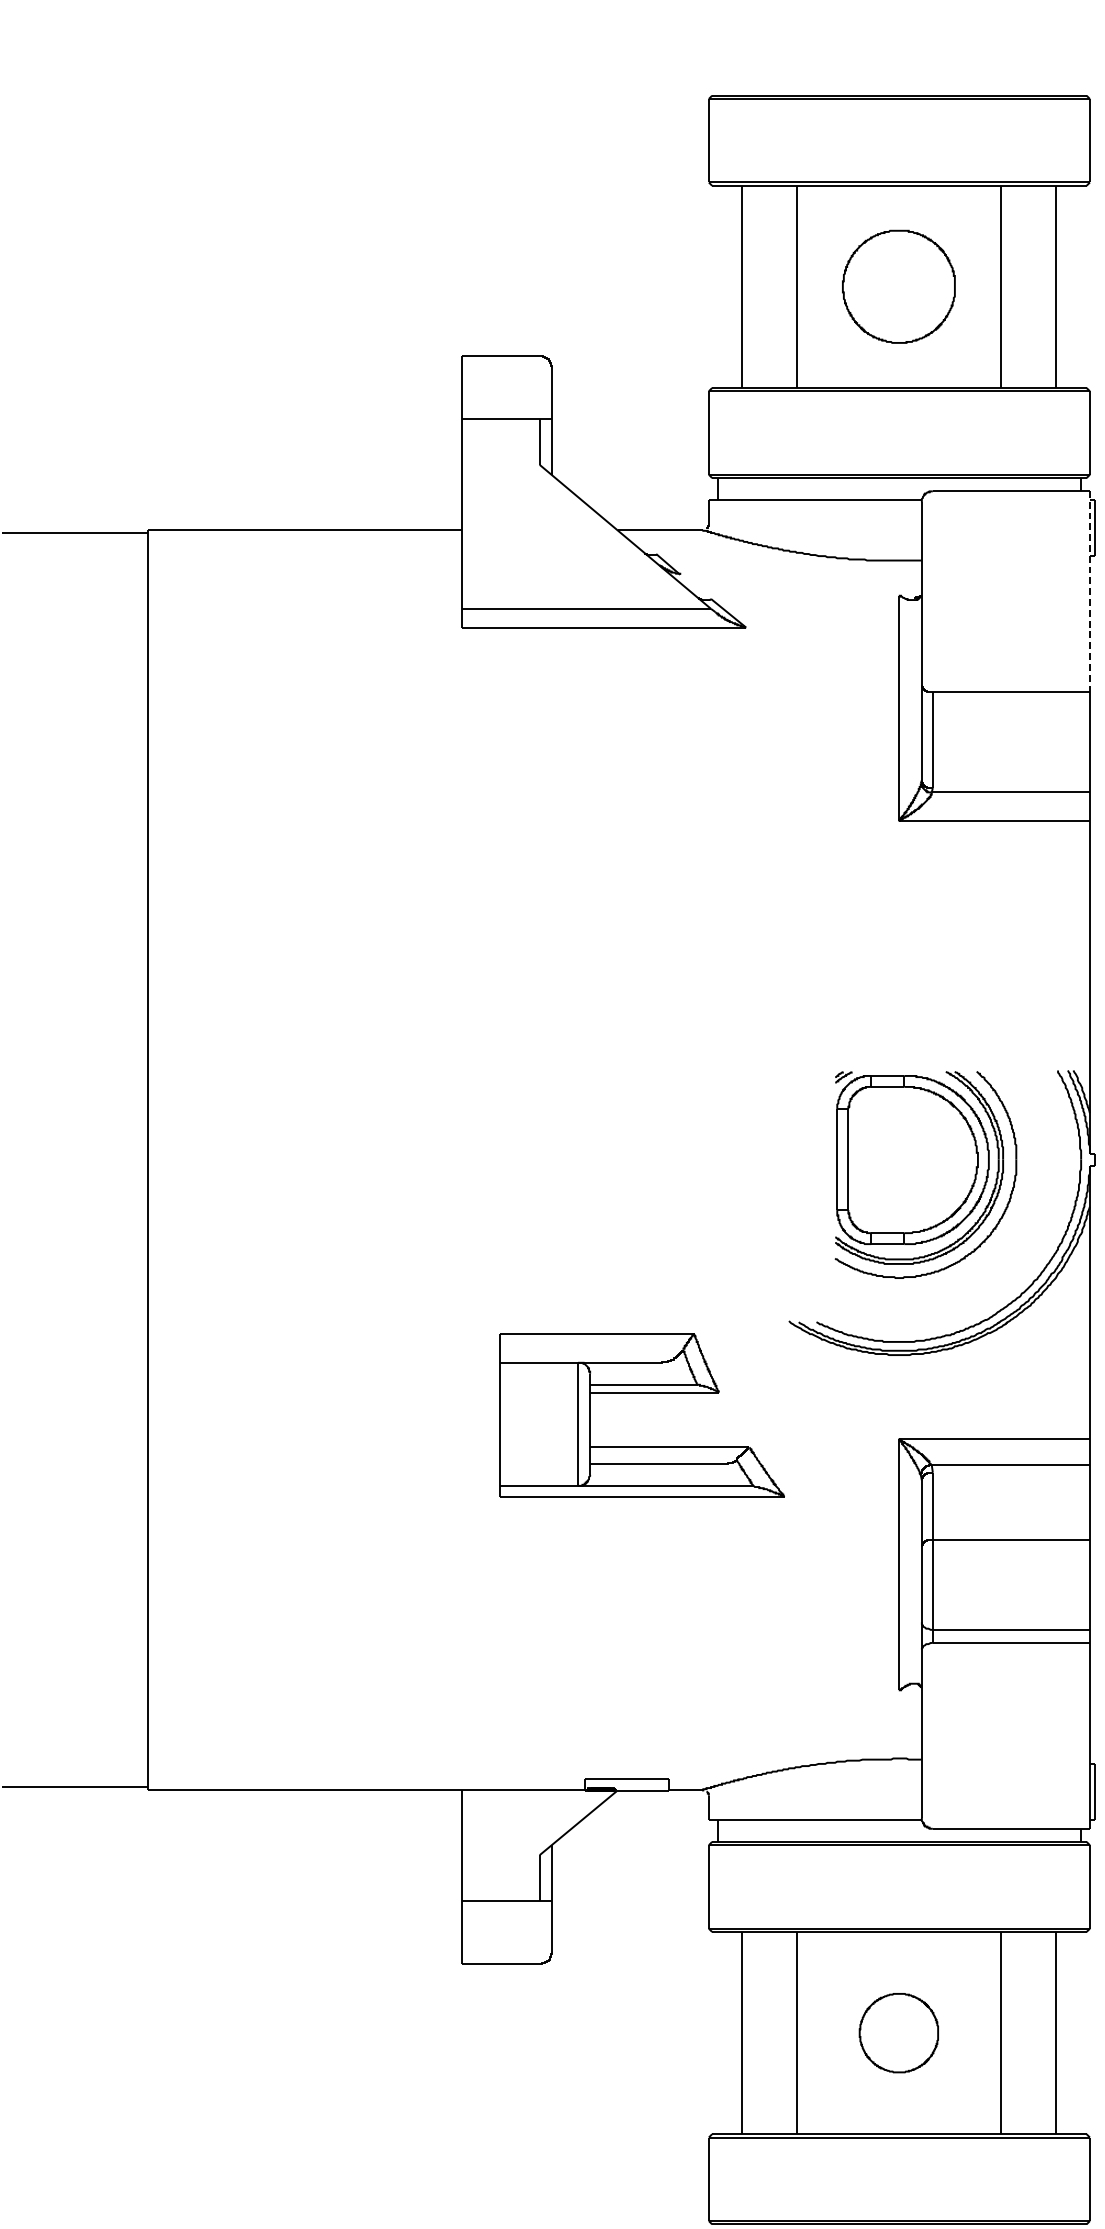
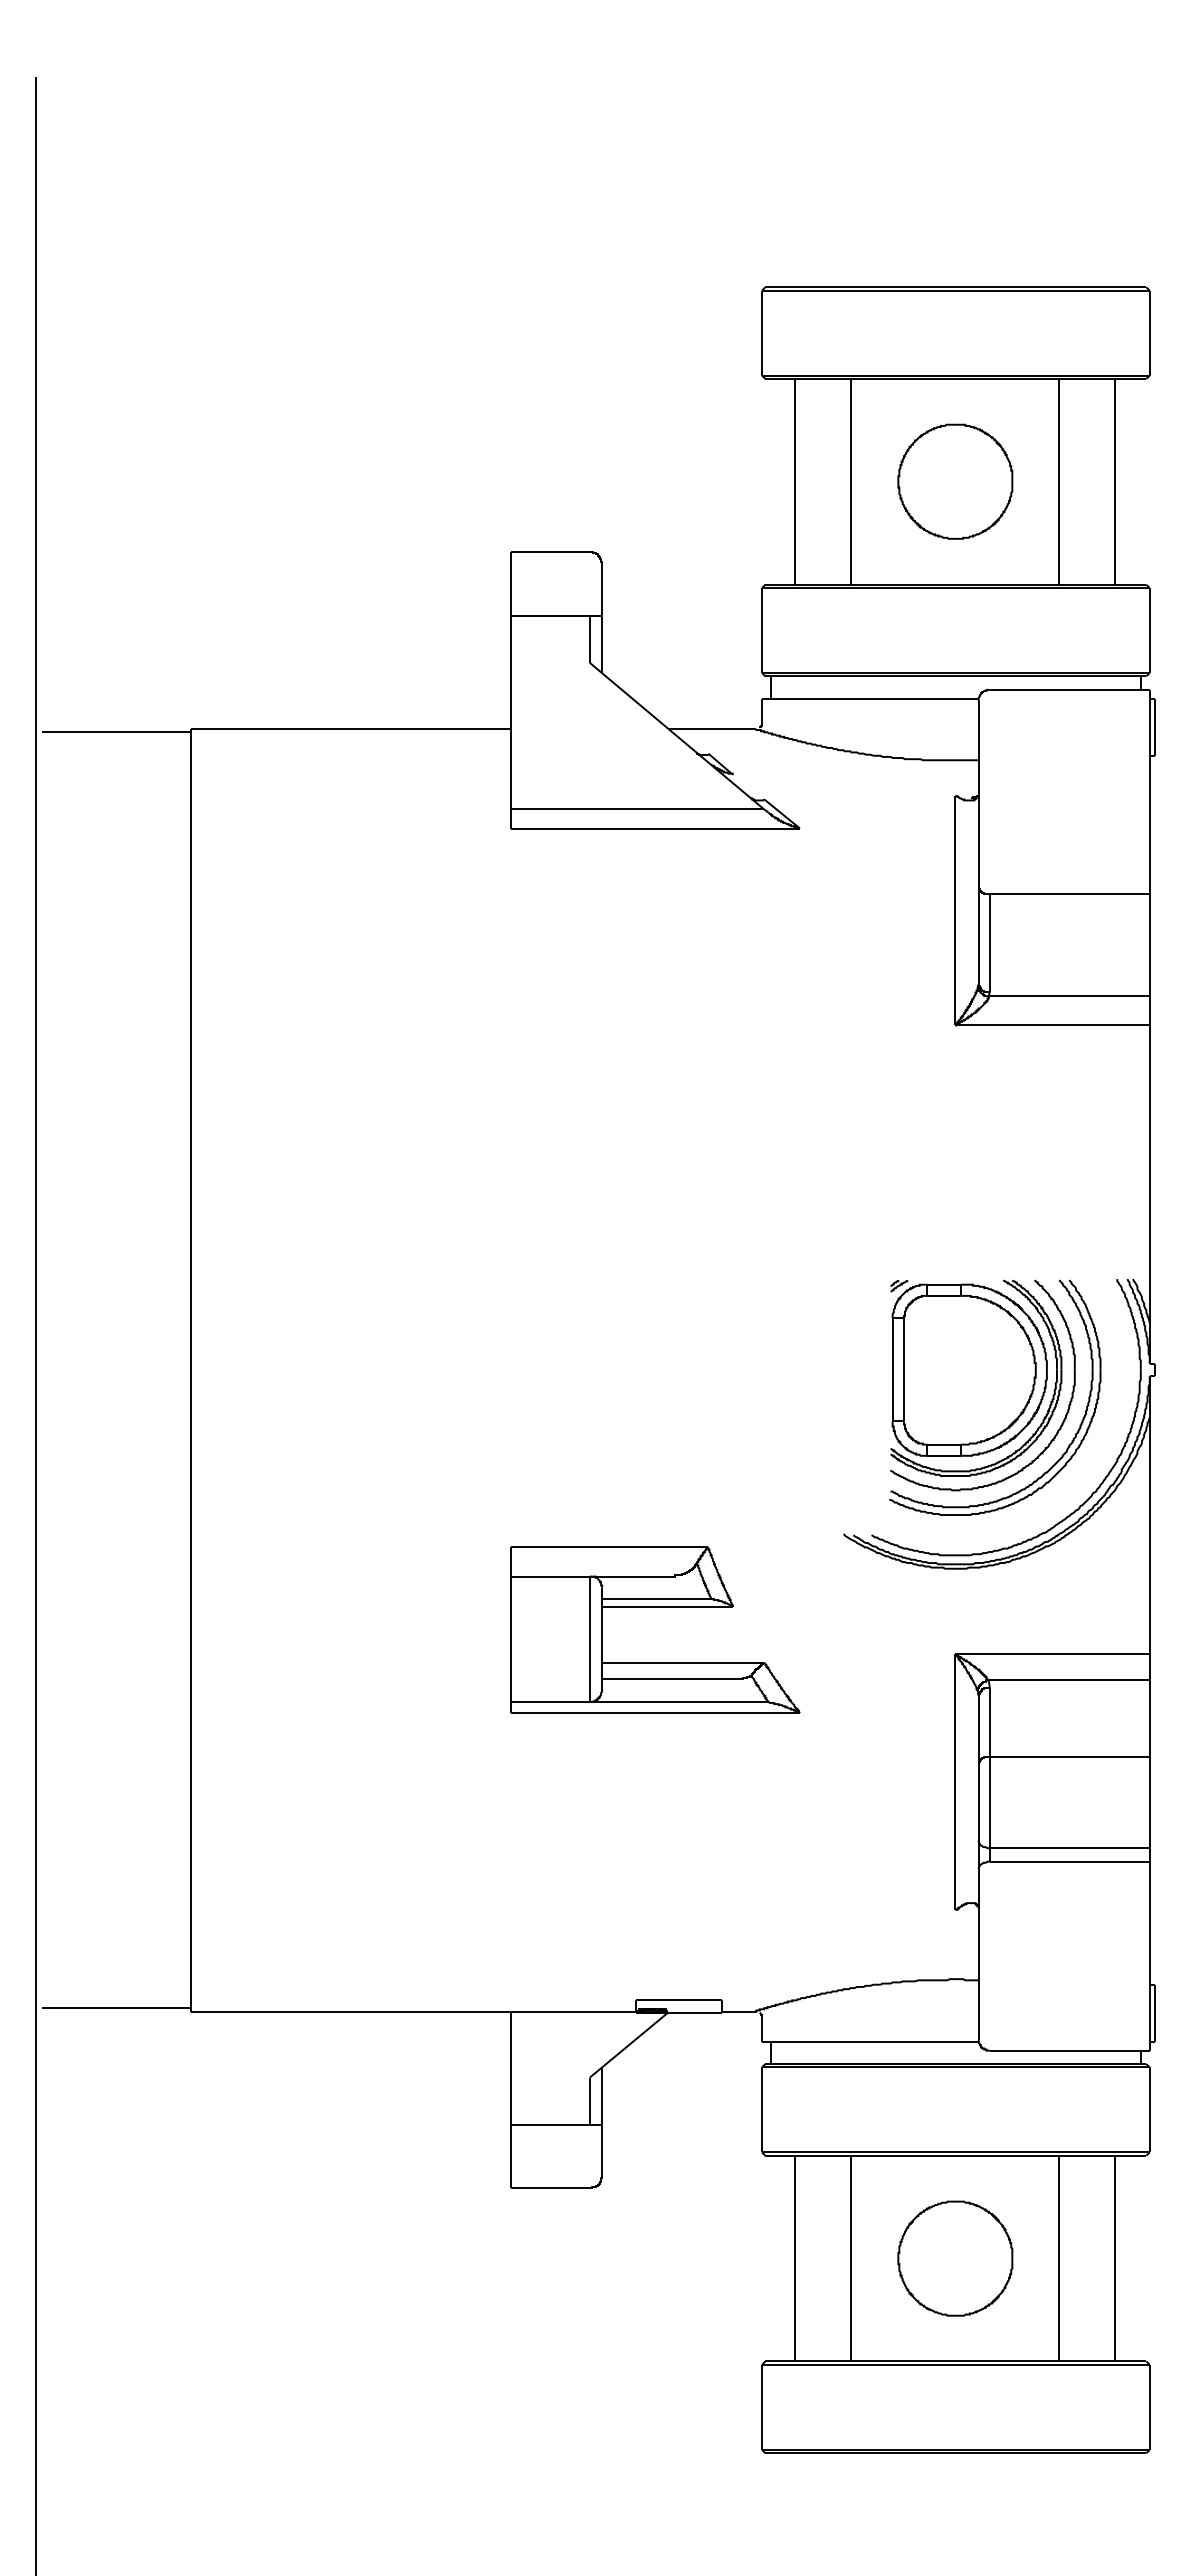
line: (1089, 591) -> (1149, 791), dashed -> solid
part: (1014, 1227) -> (1072, 1438), added
part: (642, 1393) -> (655, 1607), moved
part: (899, 2033) -> (955, 2258), size x1.43

